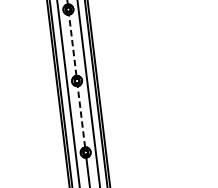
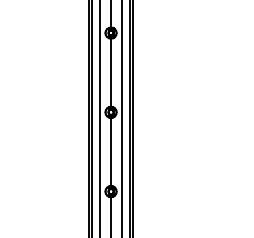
line: (73, 45) -> (111, 72), dashed -> solid
line: (81, 116) -> (111, 151), dashed -> solid

